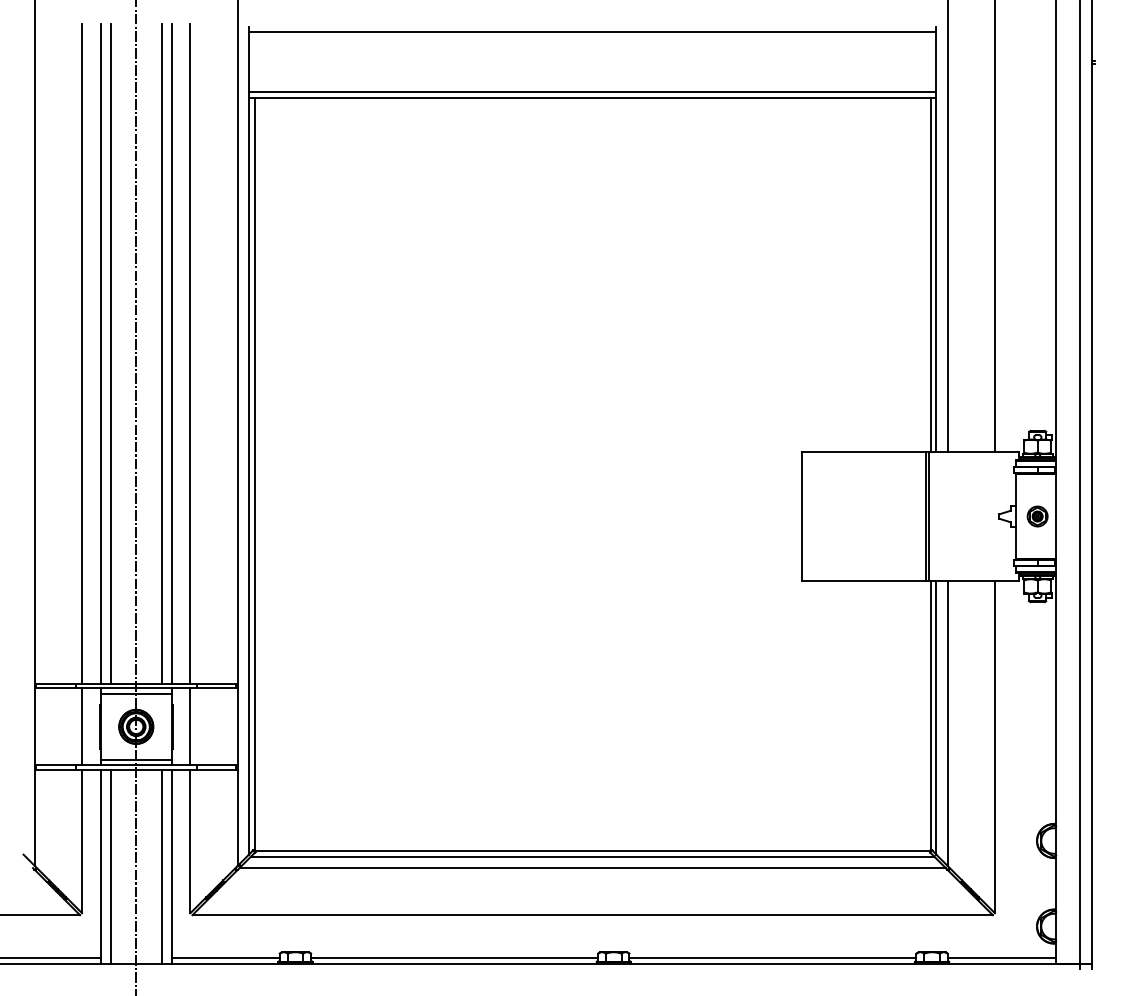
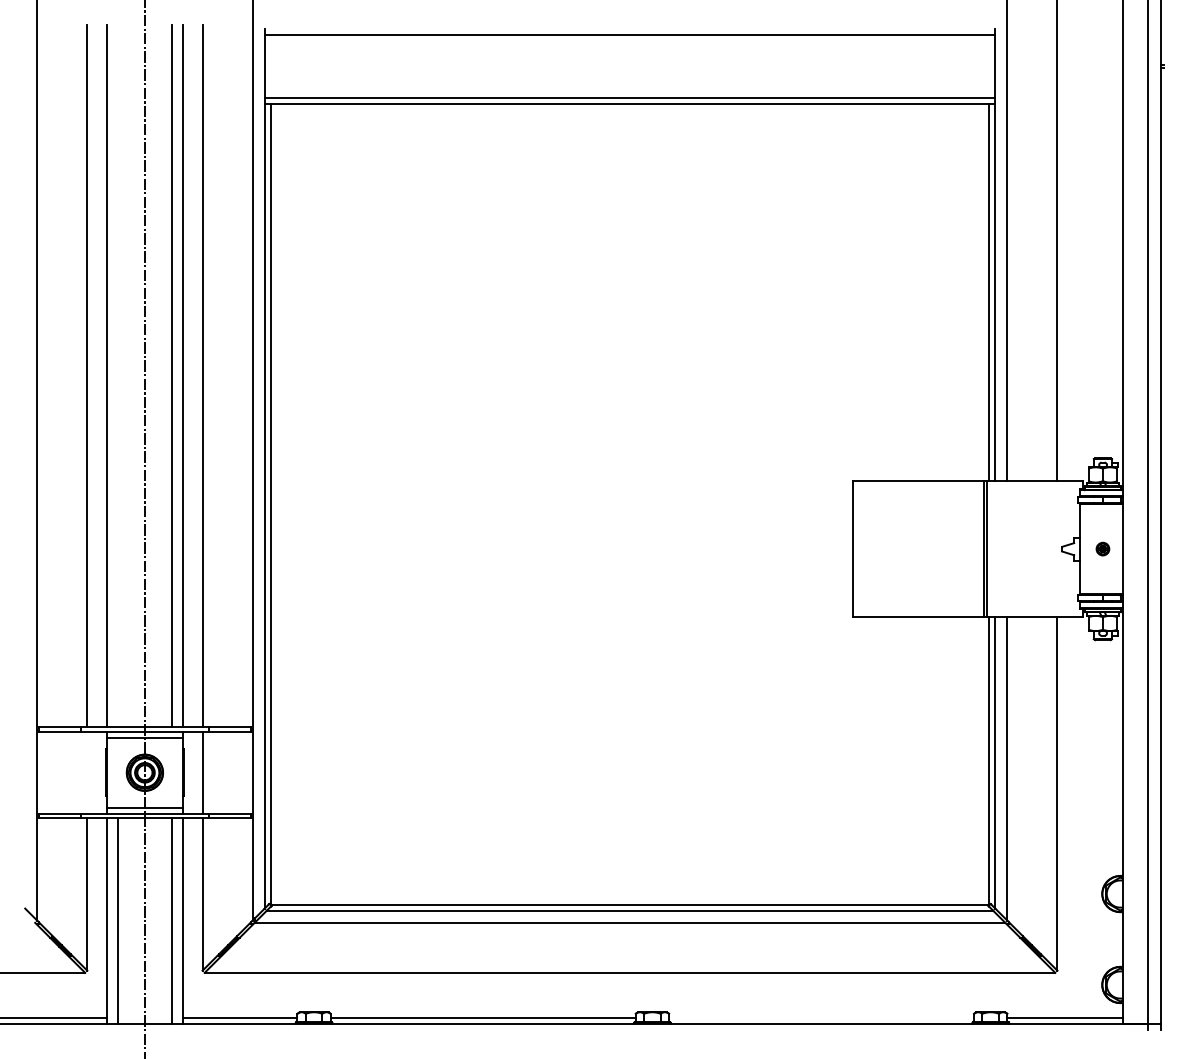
line: (110, 354) -> (117, 376), removed
part: (1037, 515) -> (1102, 548), size x0.6
line: (82, 726) -> (87, 772), removed
line: (772, 958) -> (821, 1018), removed

